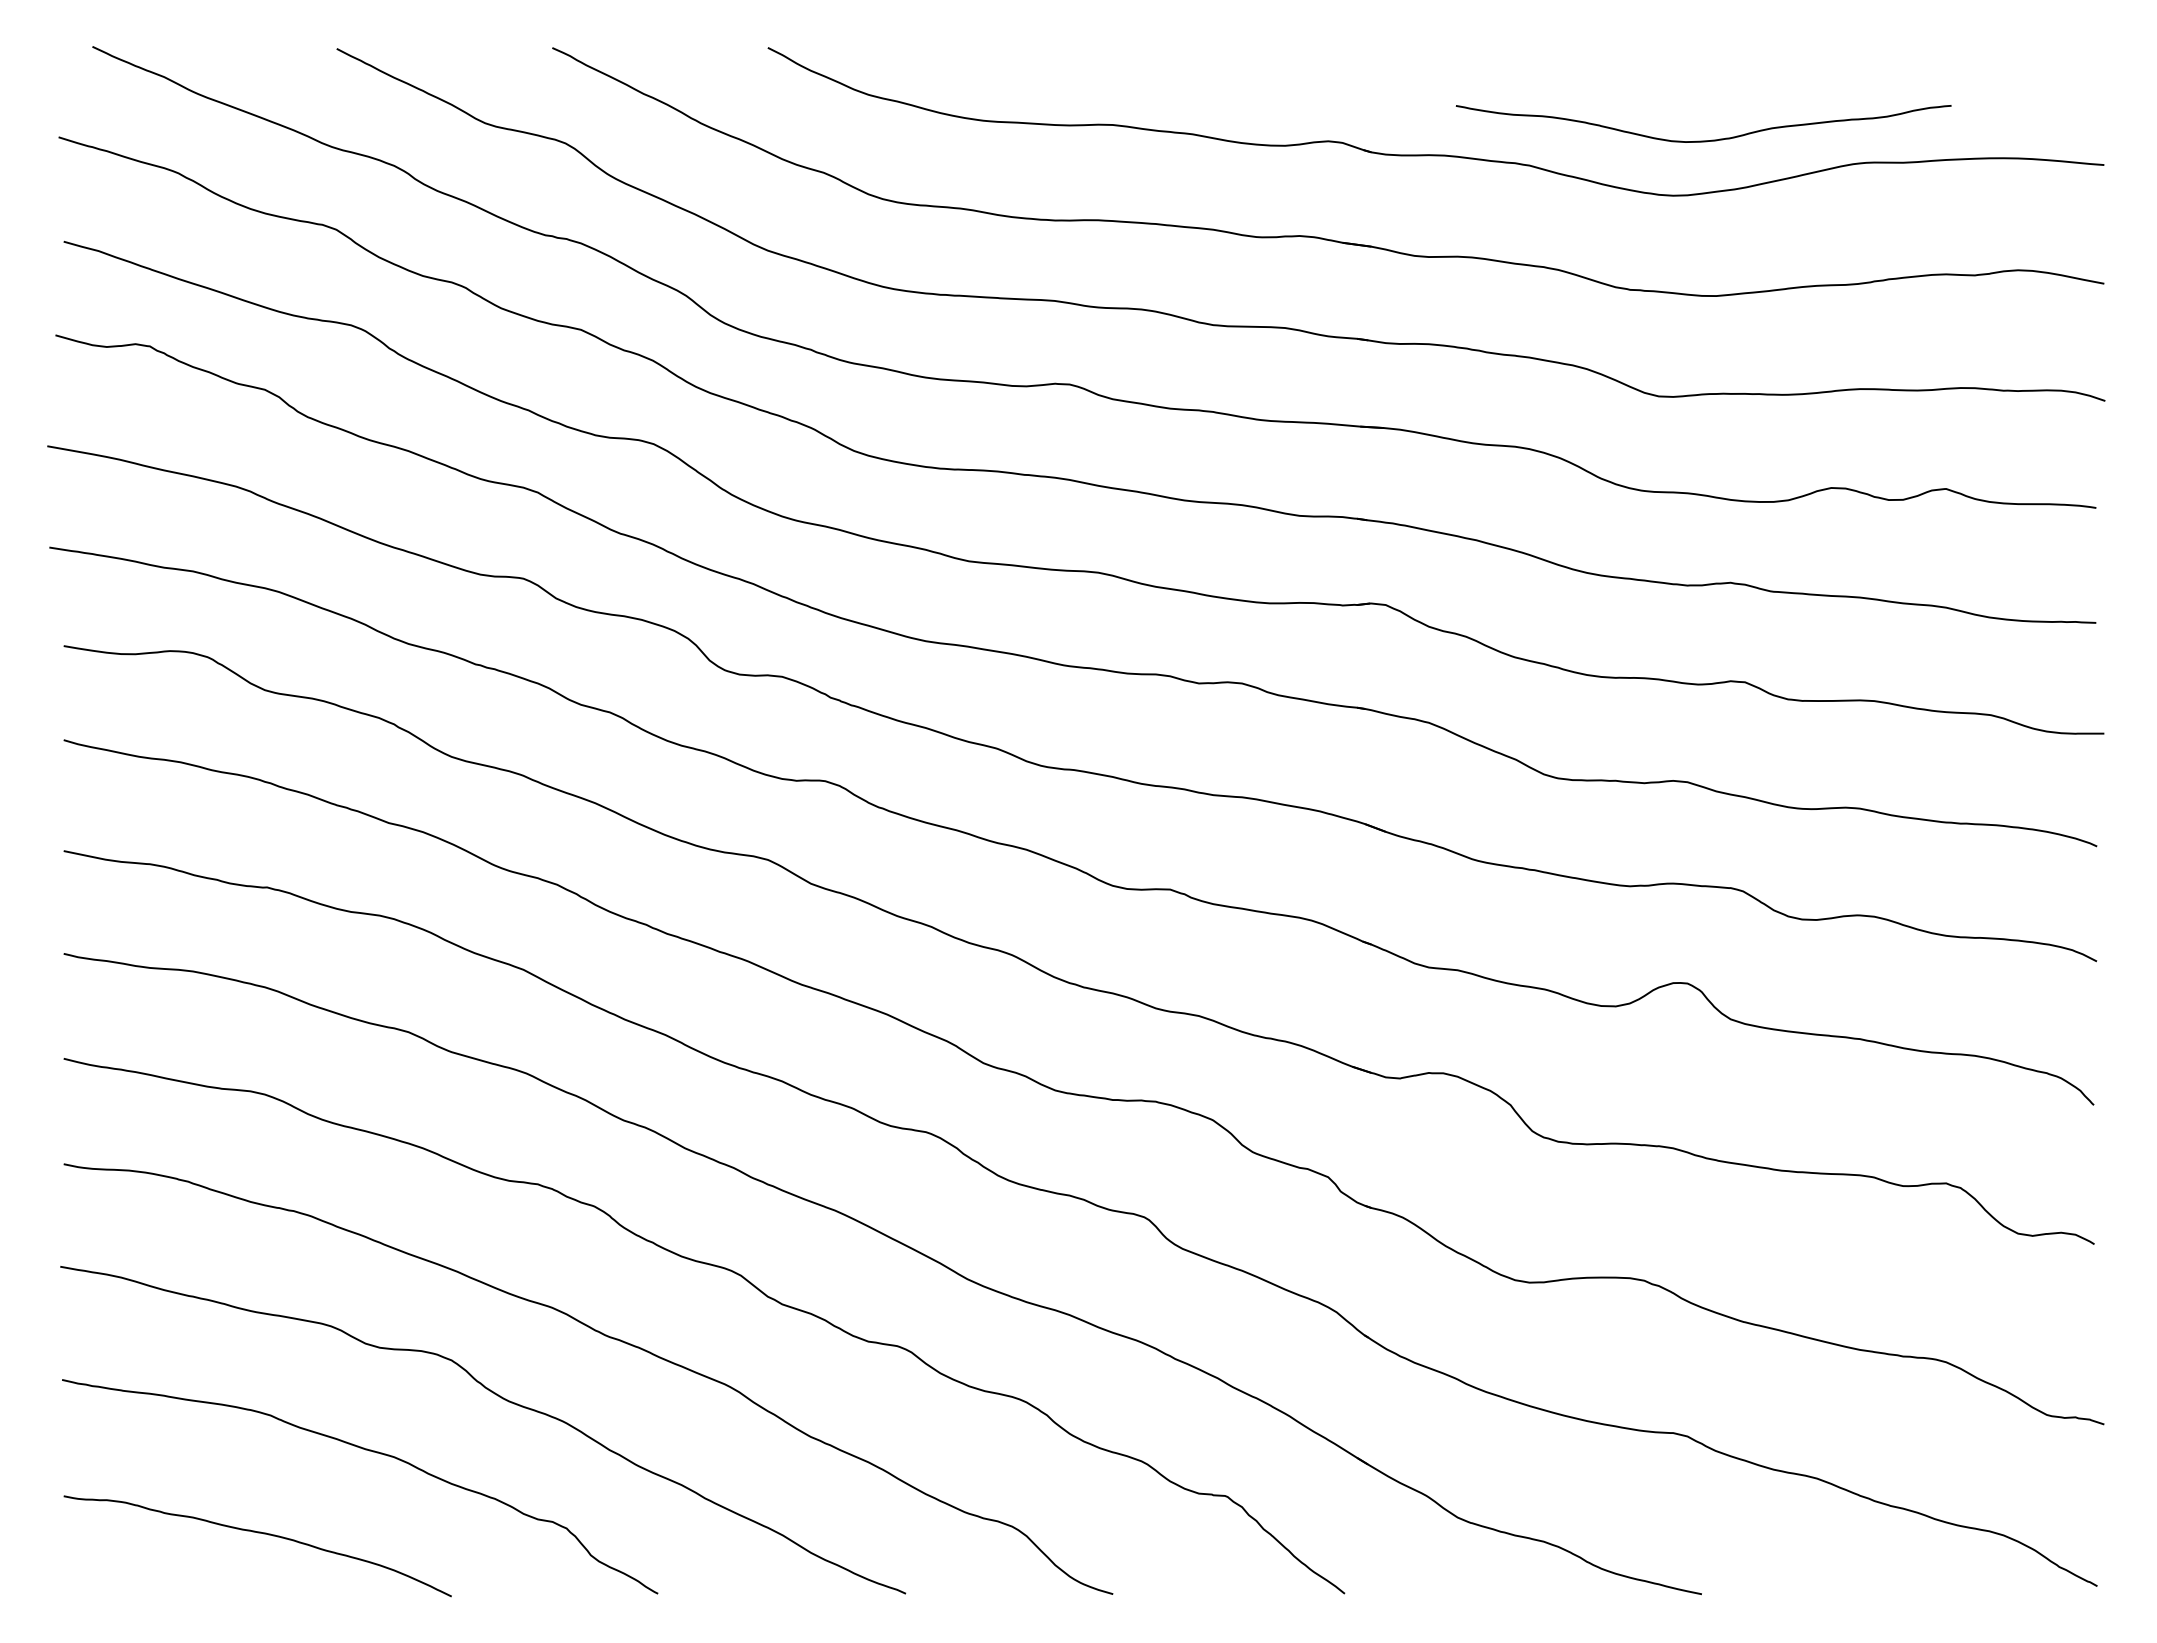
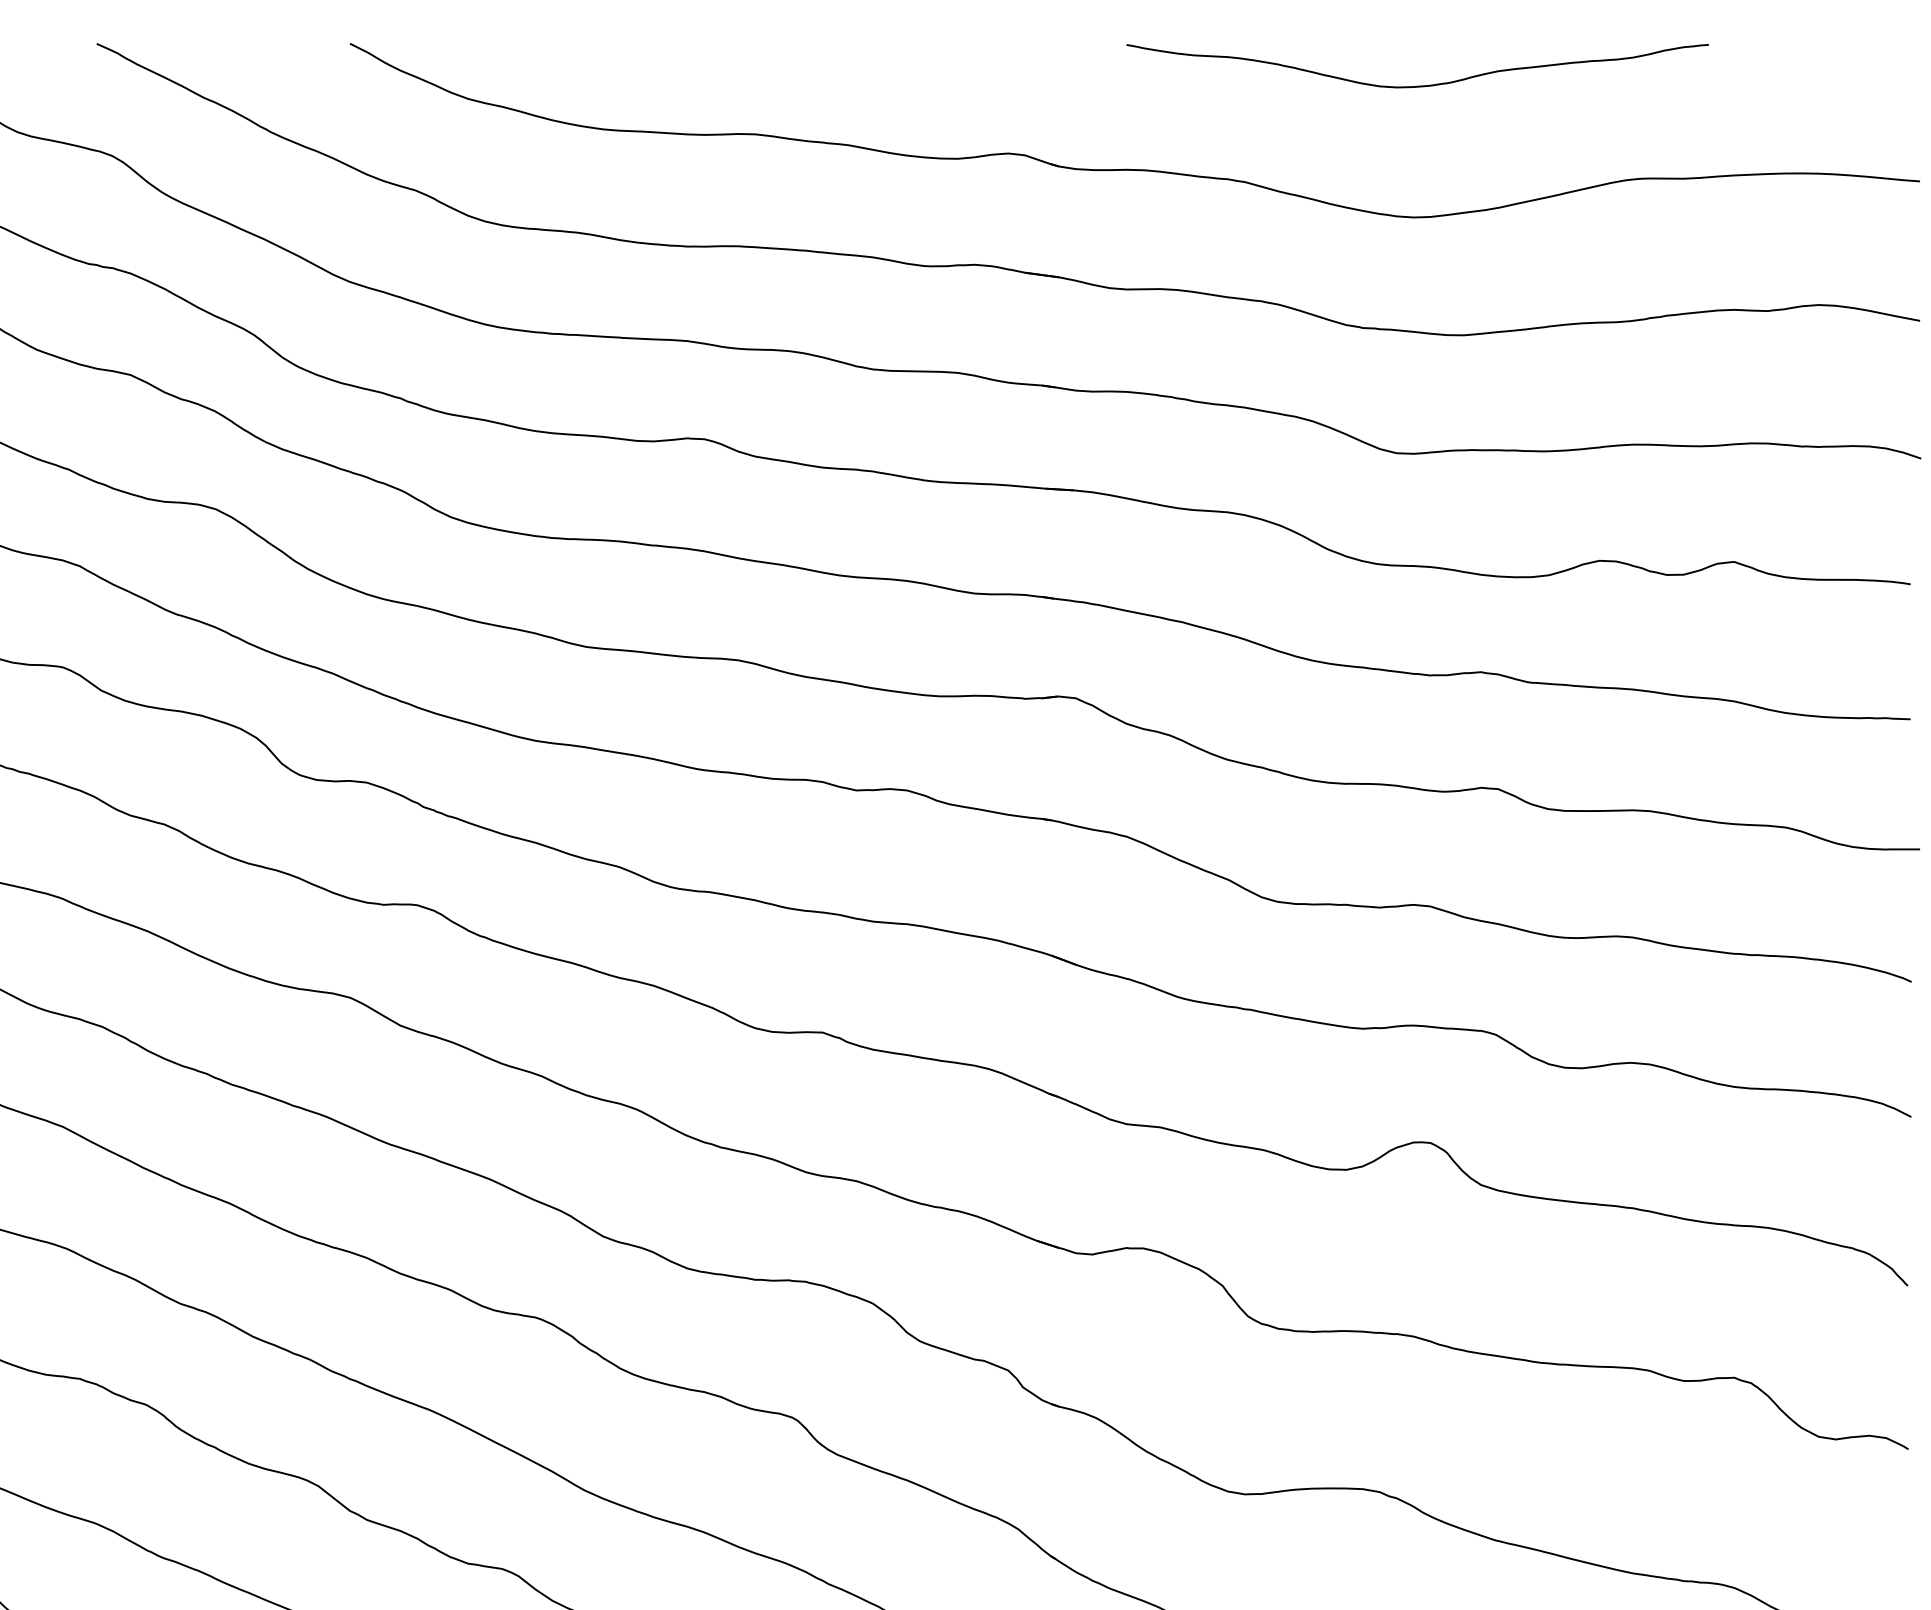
curve: (1703, 140) -> (1417, 85), moved

